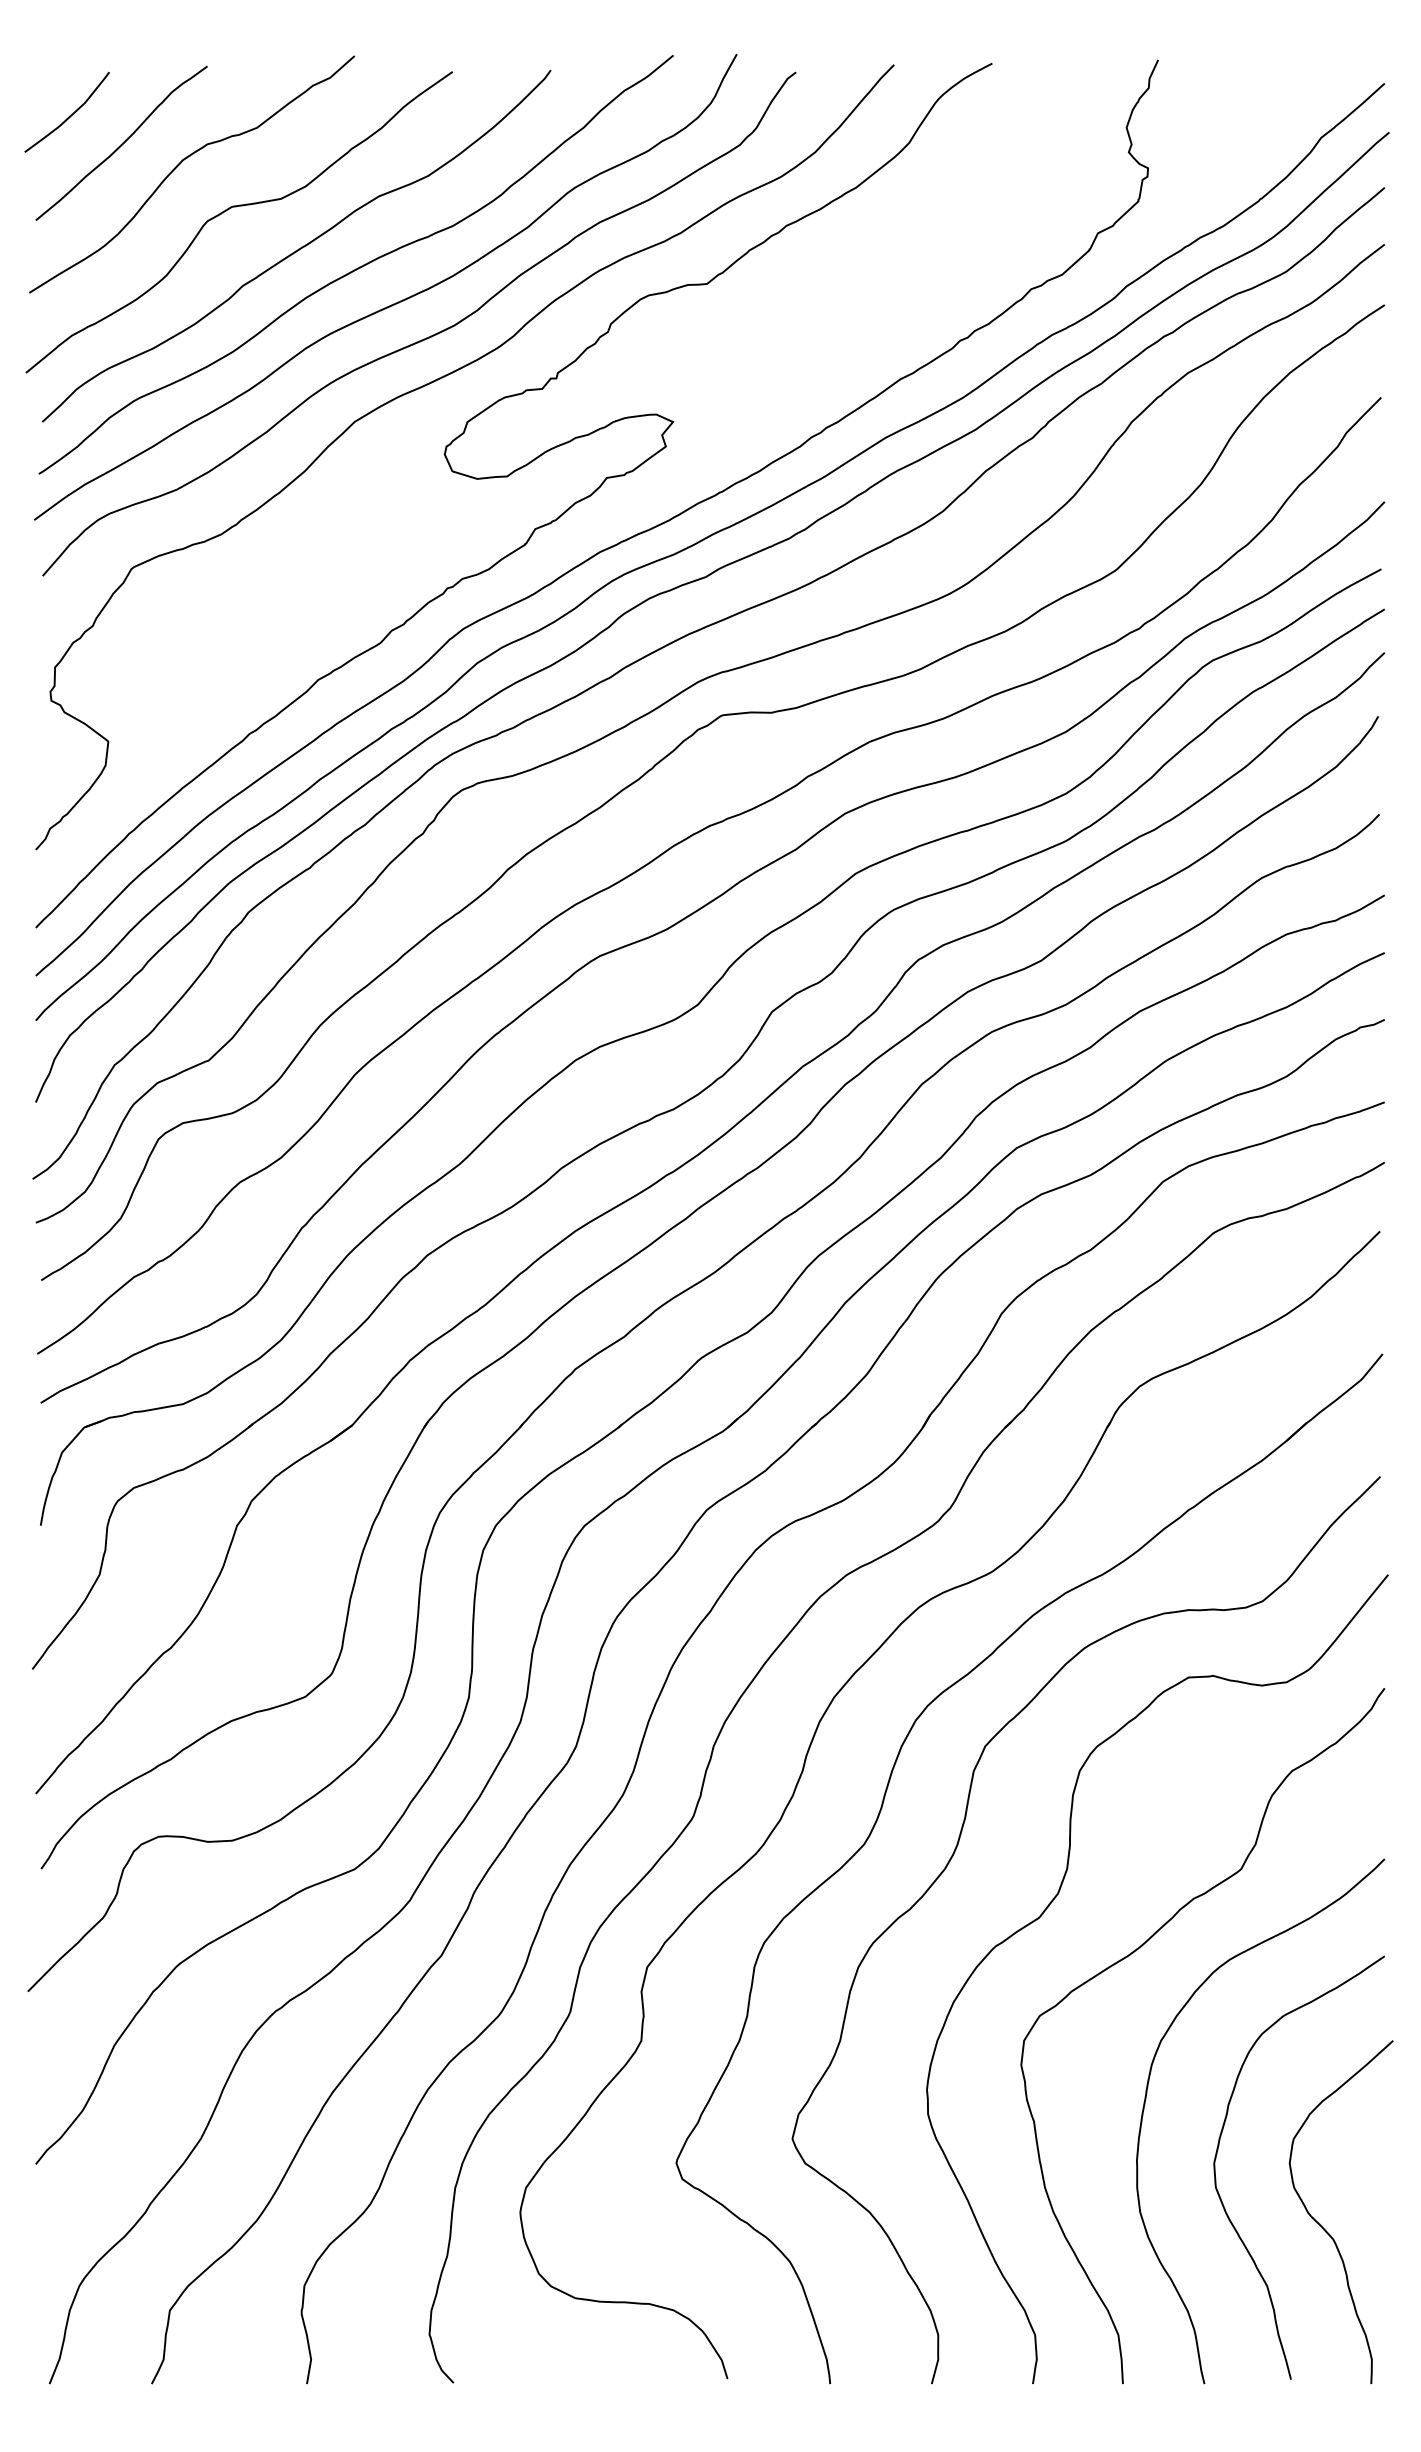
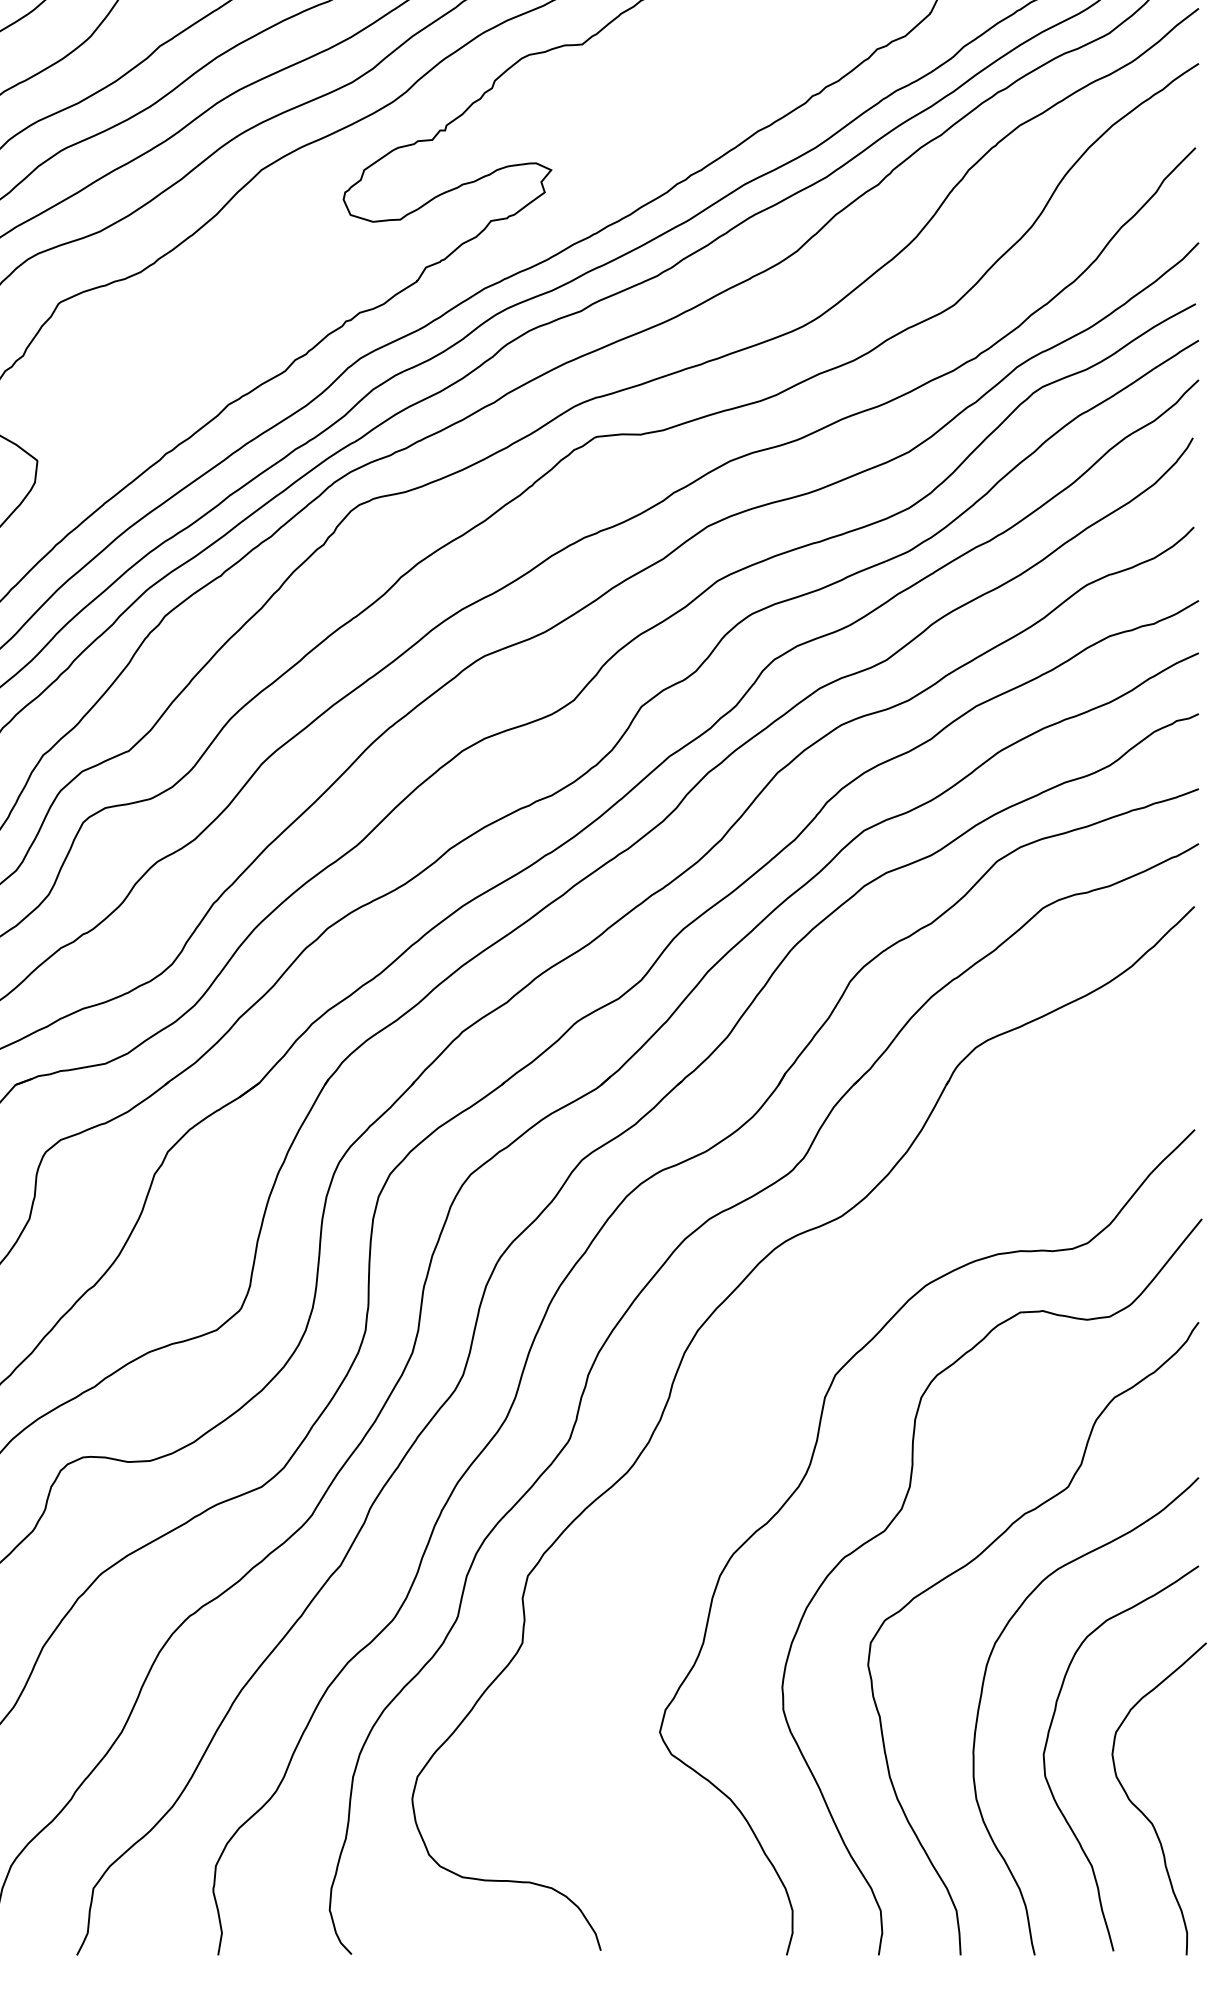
part: (881, 1811) -> (740, 1434), removed

